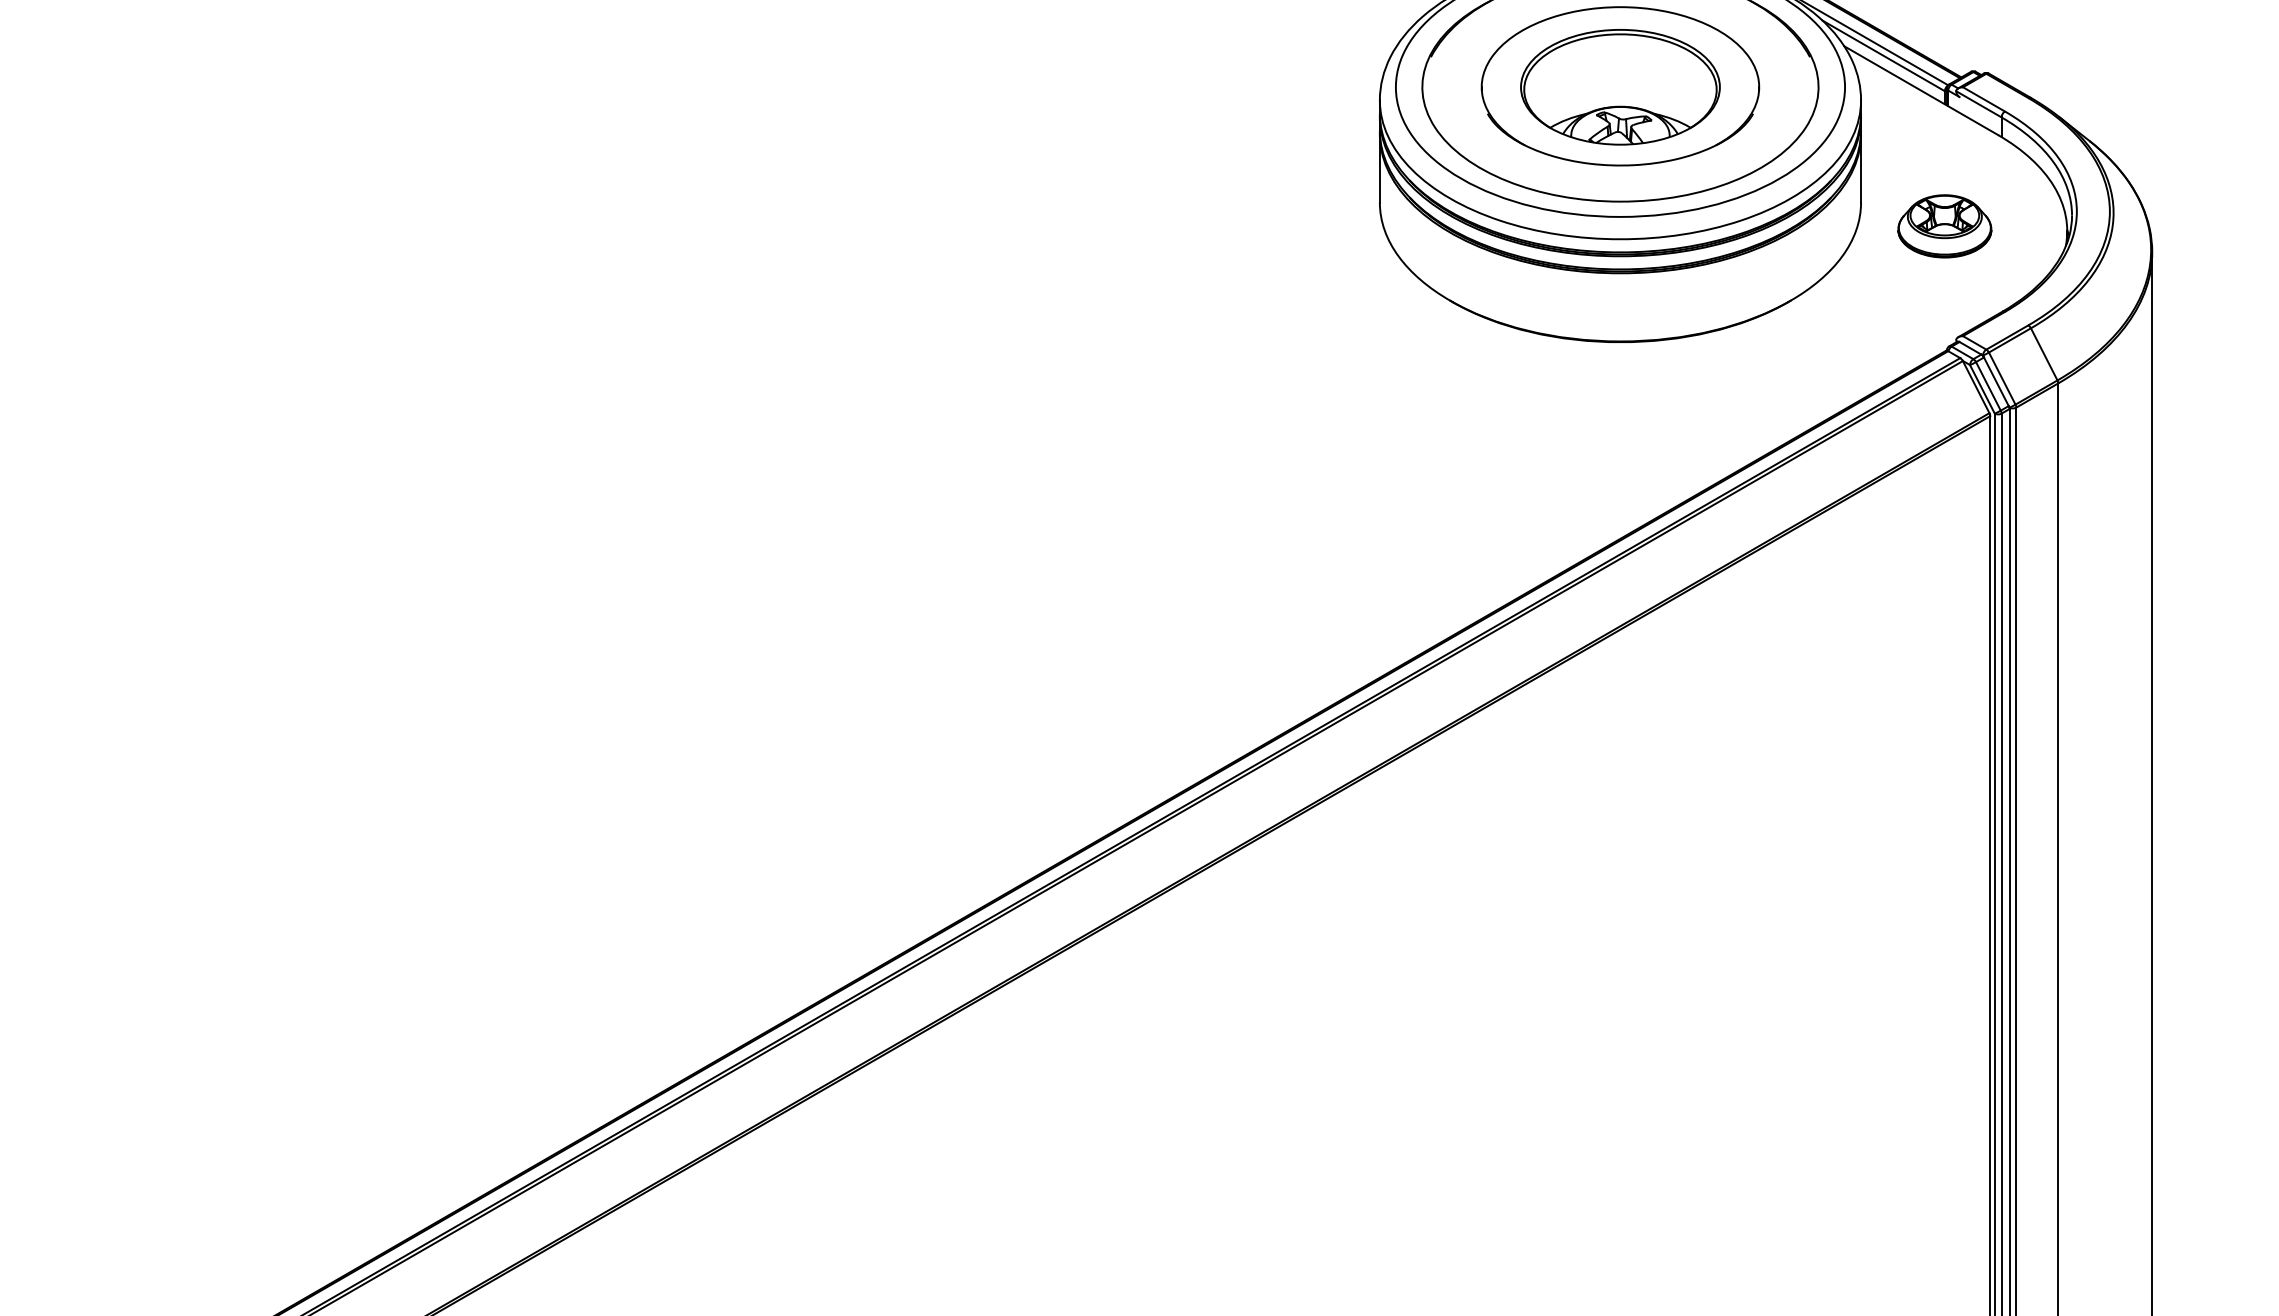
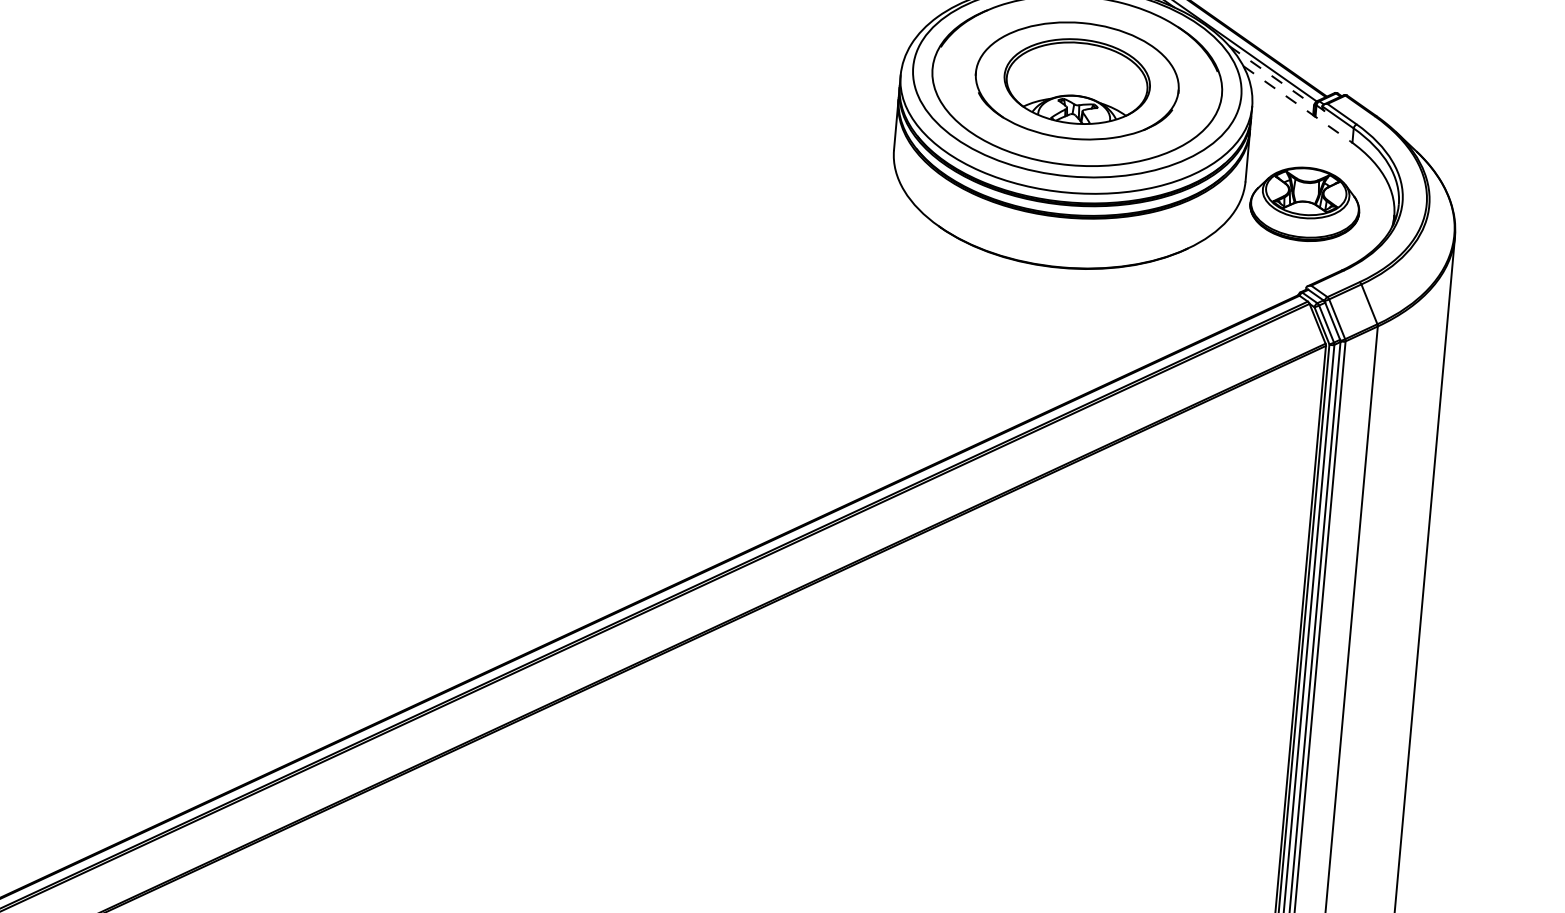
line: (1883, 55) -> (1271, 75), solid -> dashed
line: (1921, 90) -> (1296, 103), solid -> dashed
part: (1944, 226) -> (1304, 204), size x1.6

